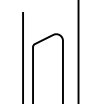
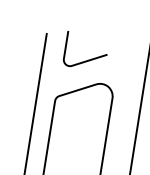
curve: (45, 22) -> (85, 59), added

